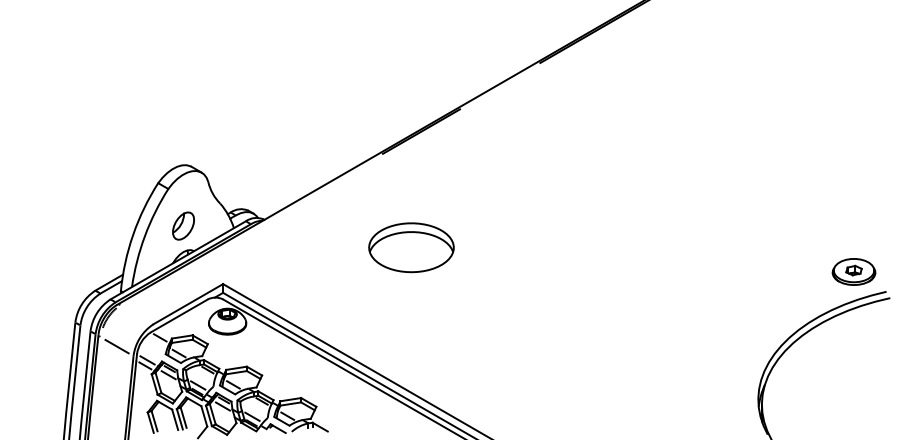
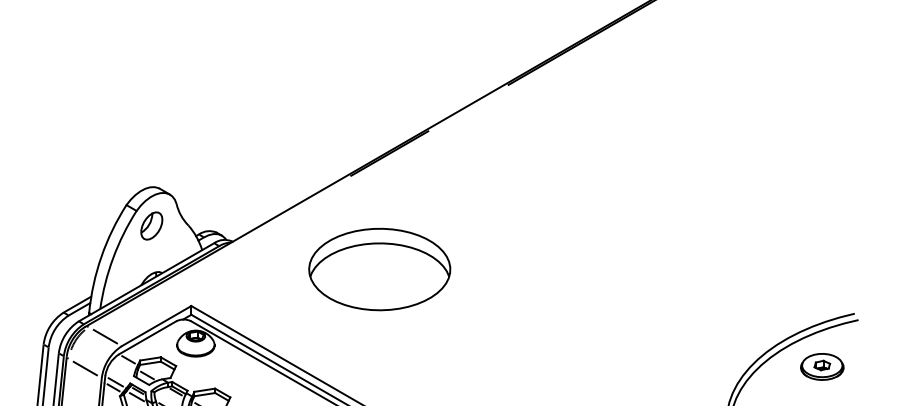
part: (183, 225) -> (151, 225), moved
part: (411, 247) -> (379, 269), size x1.67
part: (853, 271) -> (821, 366), moved
line: (136, 314) -> (104, 336), added

